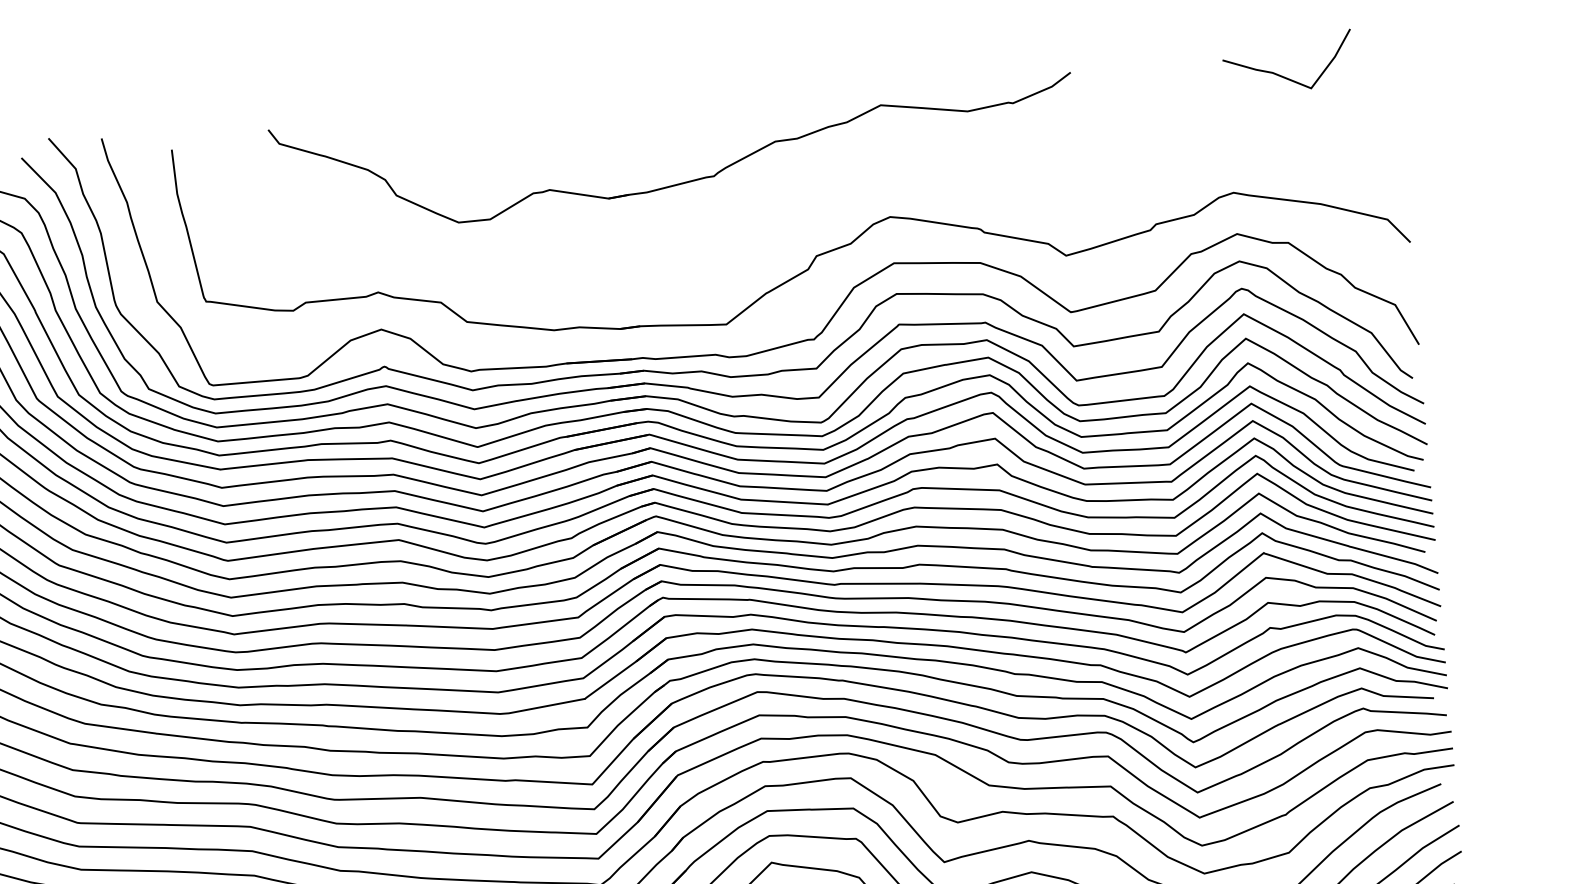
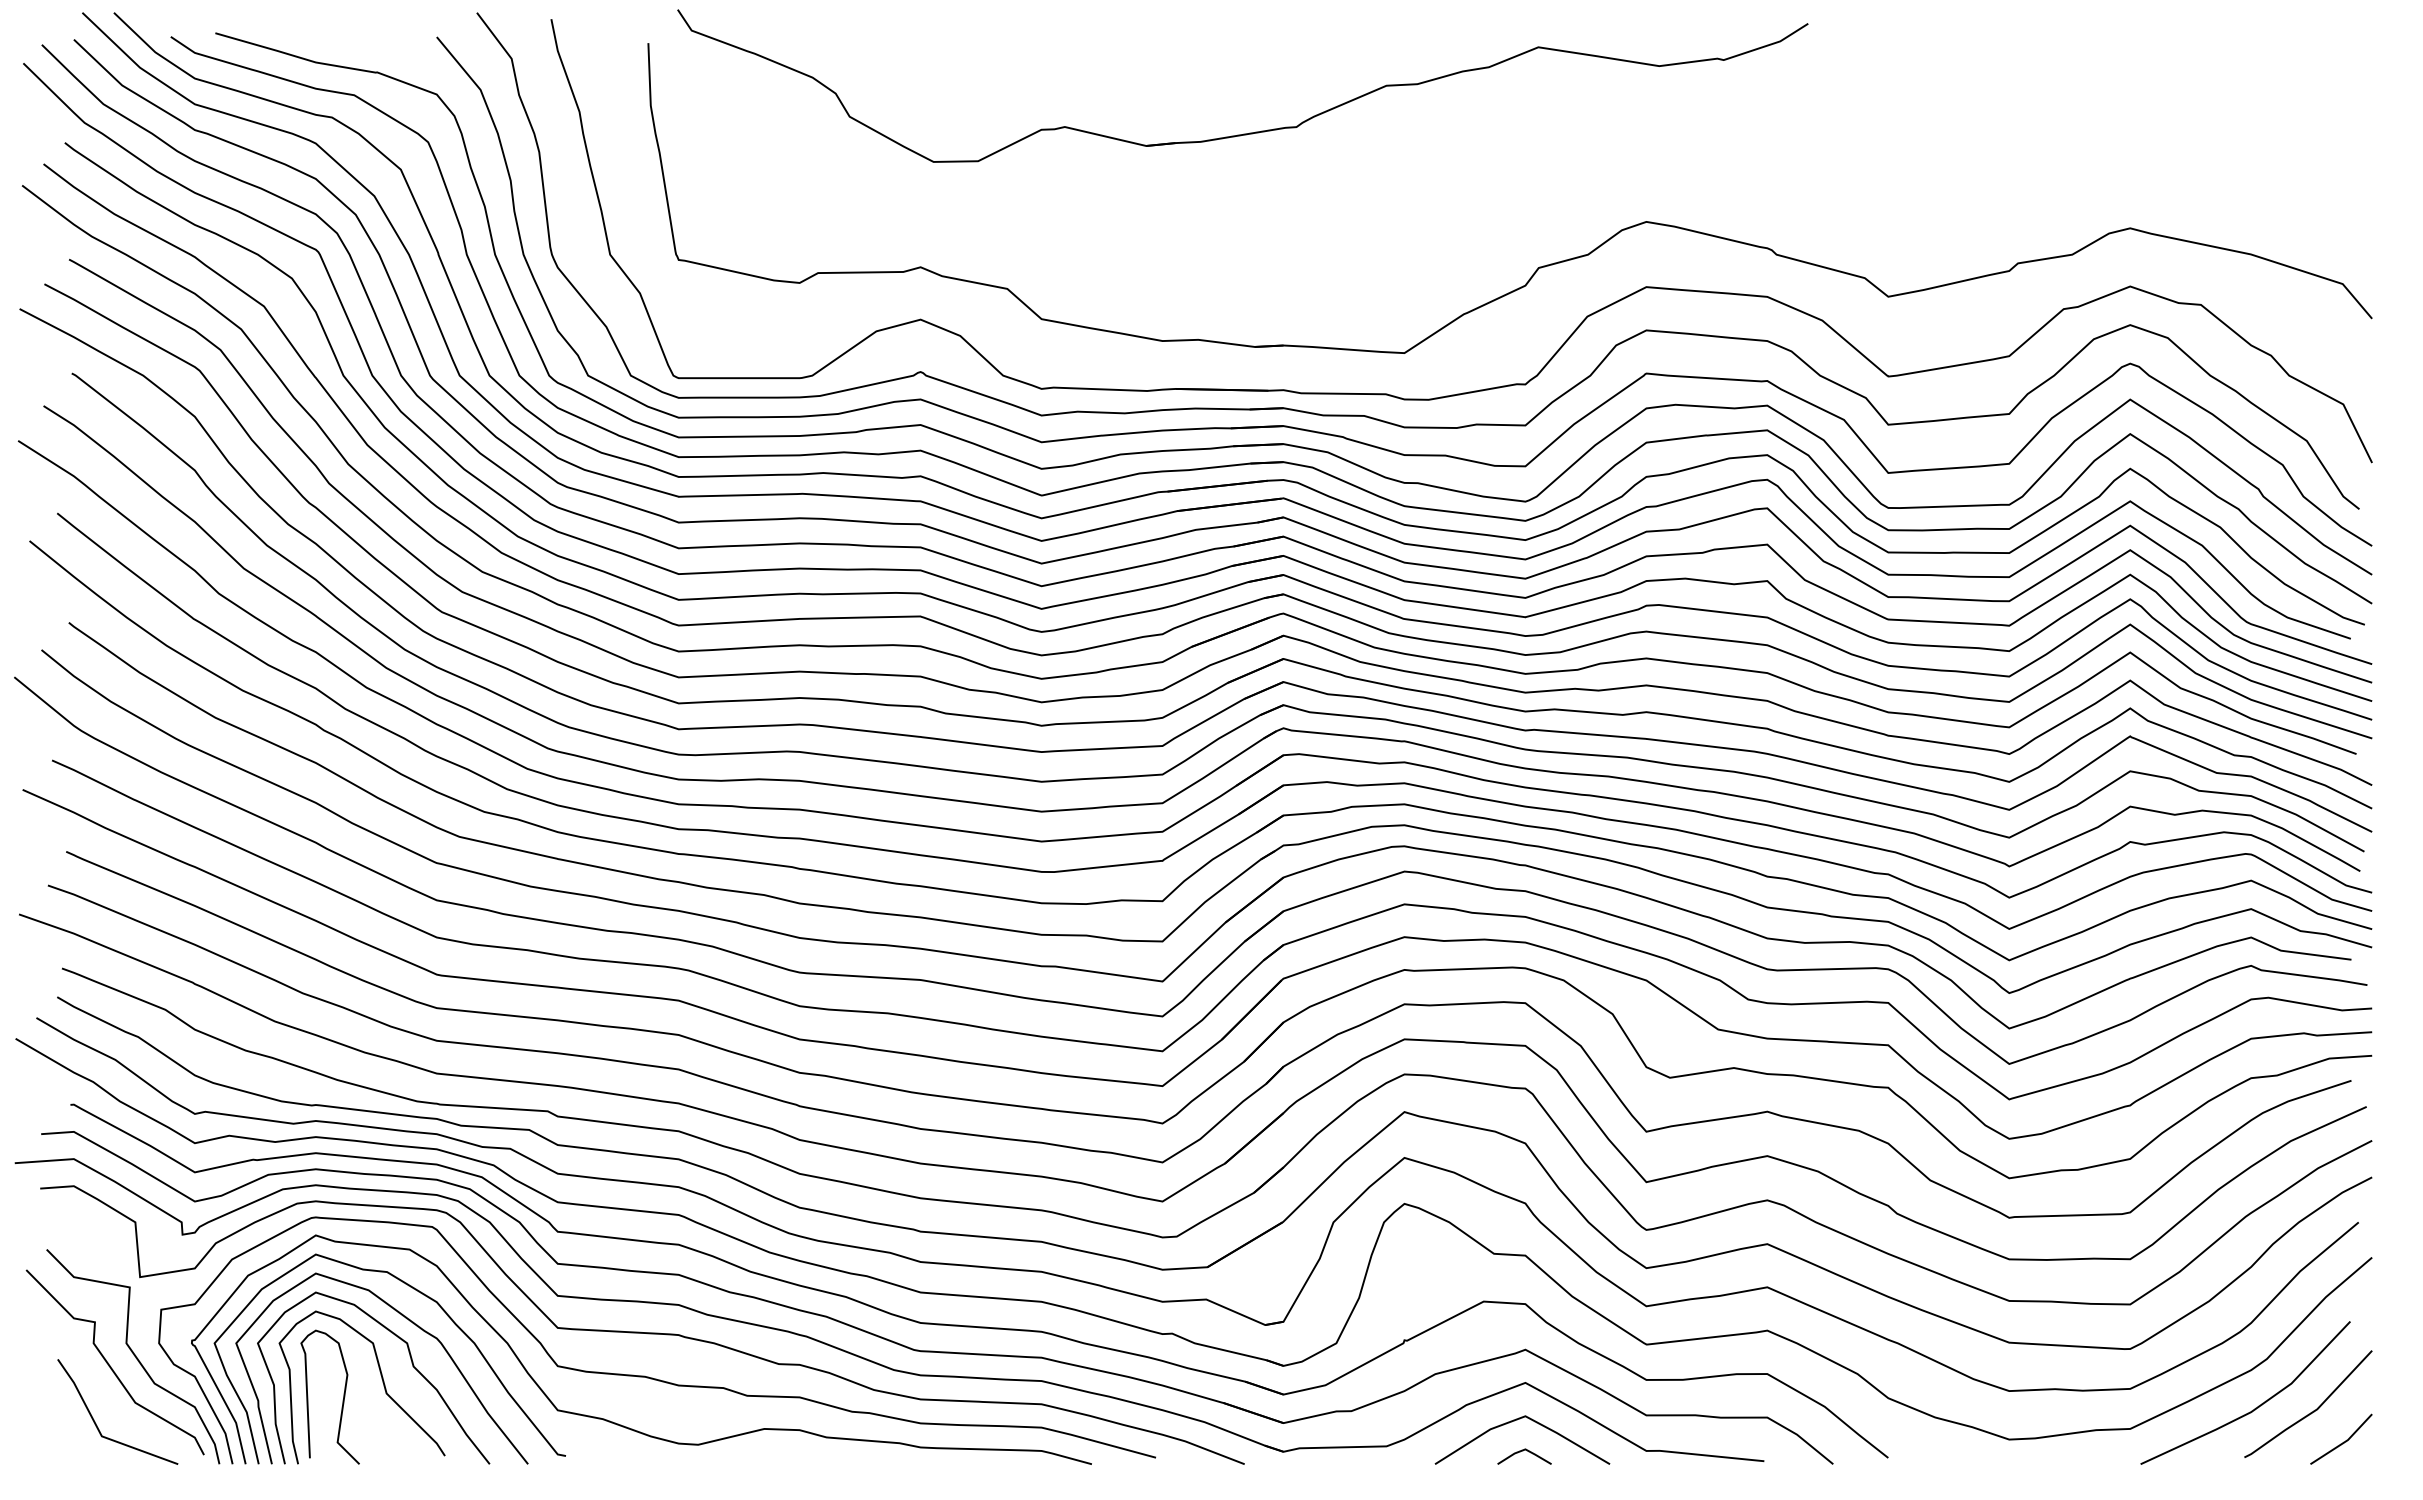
curve: (1282, 75) -> (2212, 70), removed
part: (680, 182) -> (1249, 132), moved

